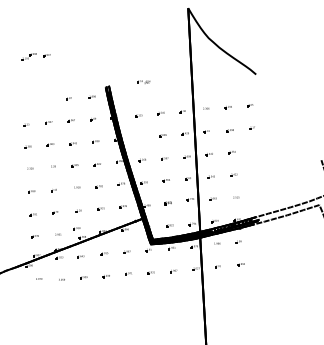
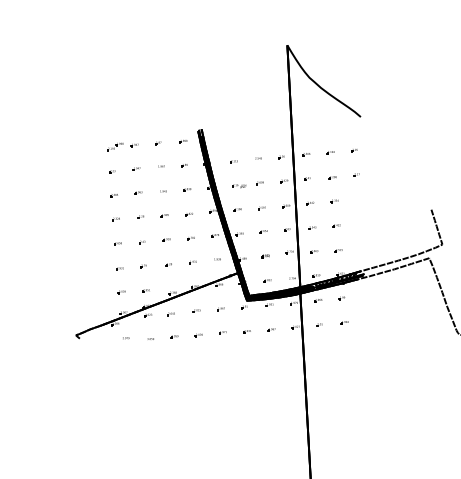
part: (35, 56) -> (122, 146), moved
part: (143, 82) -> (239, 186), moved
part: (76, 228) -> (166, 283), removed

